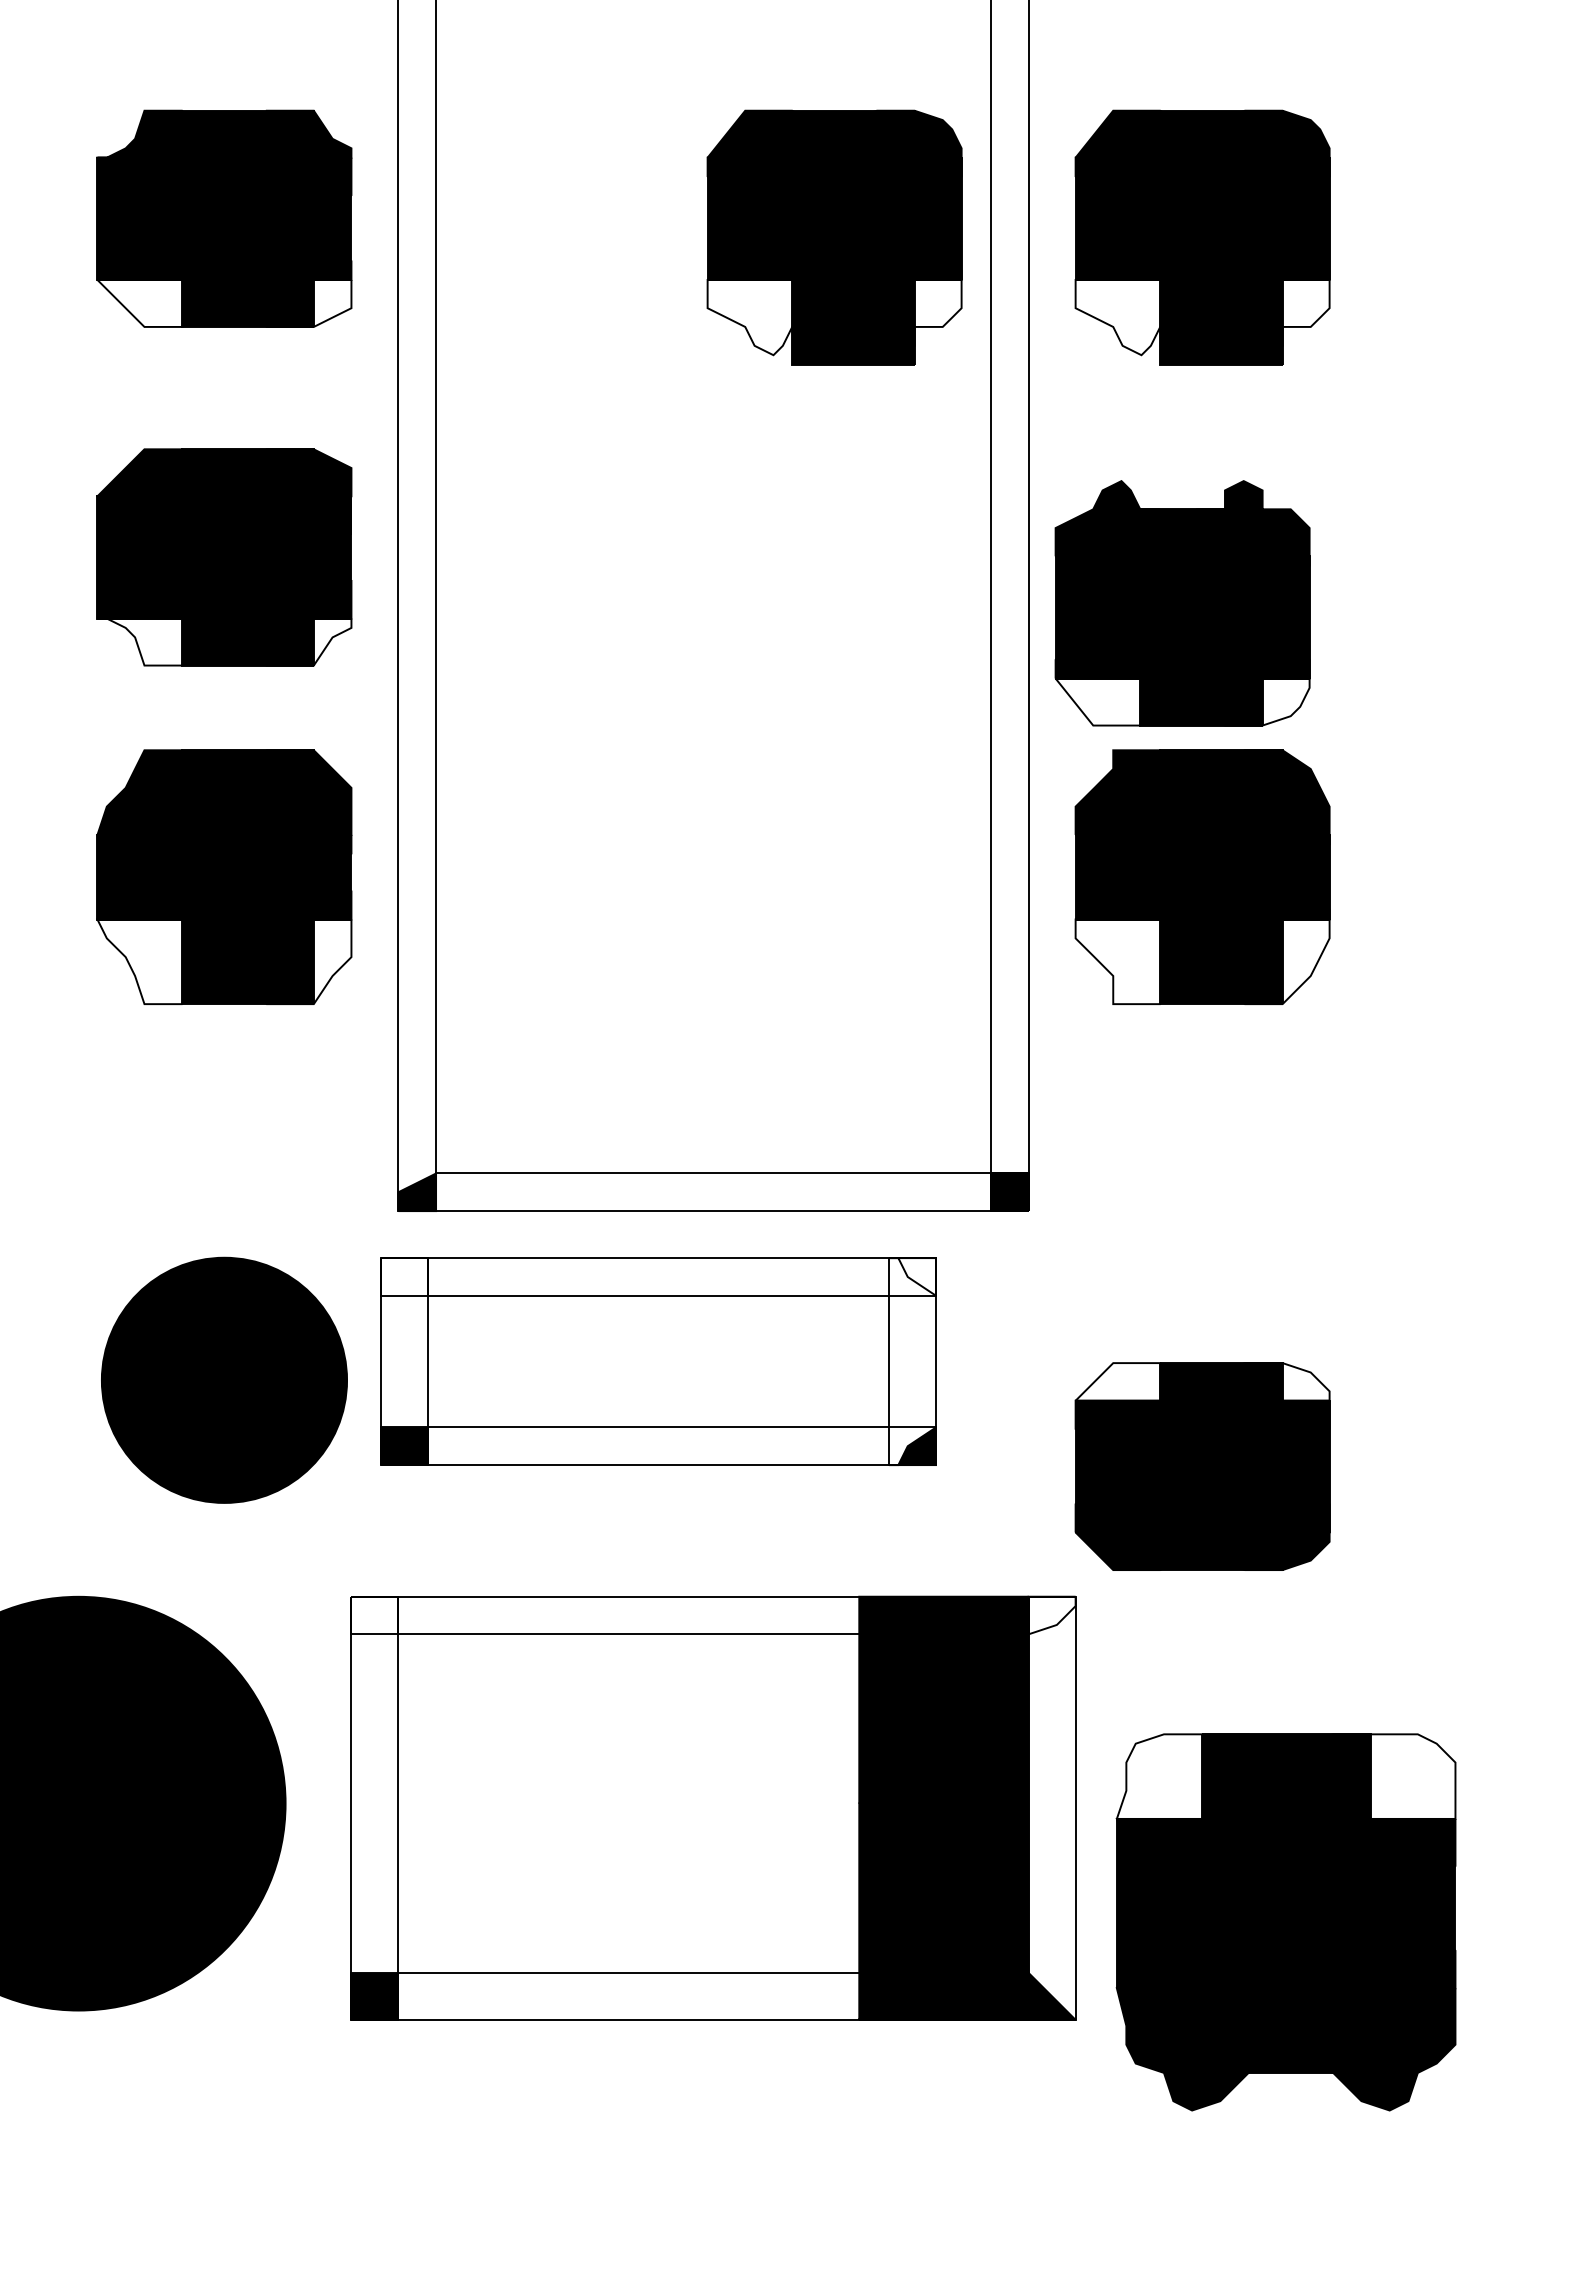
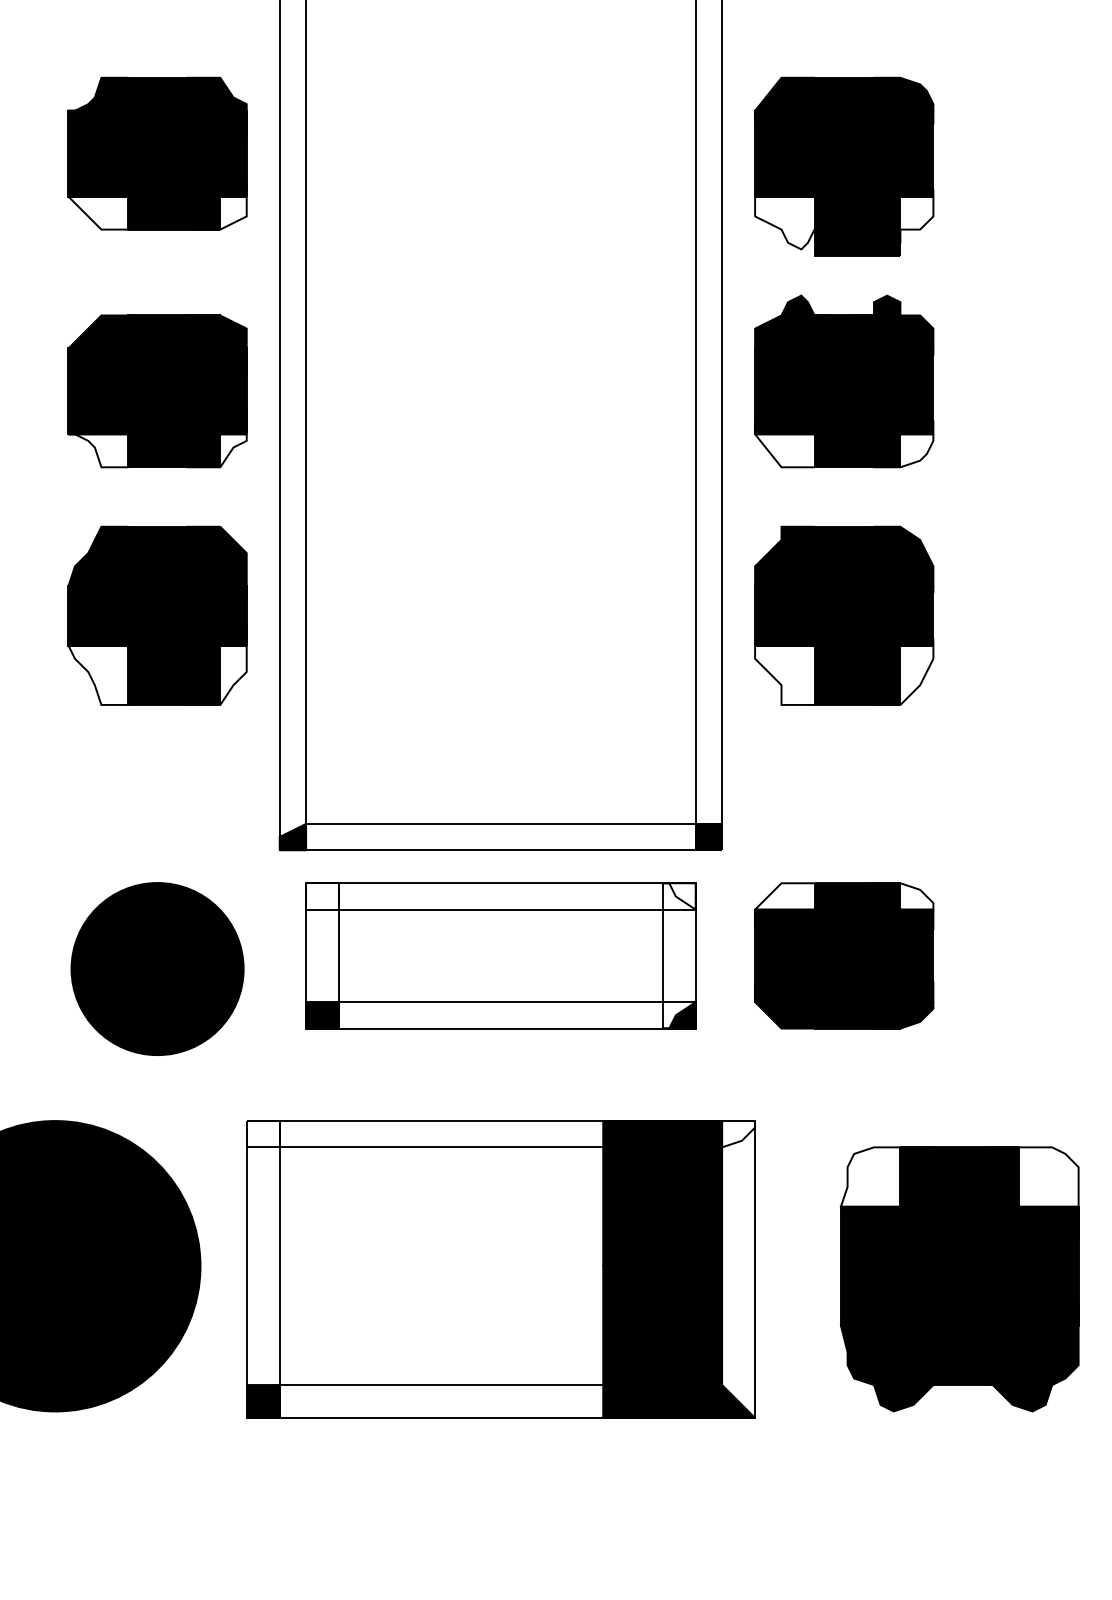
part: (834, 237) -> (585, 166), removed
part: (1182, 603) -> (844, 381), moved
part: (658, 1361) -> (500, 955), moved
part: (1202, 1466) -> (844, 955), moved
part: (1285, 1922) -> (959, 1279), moved

